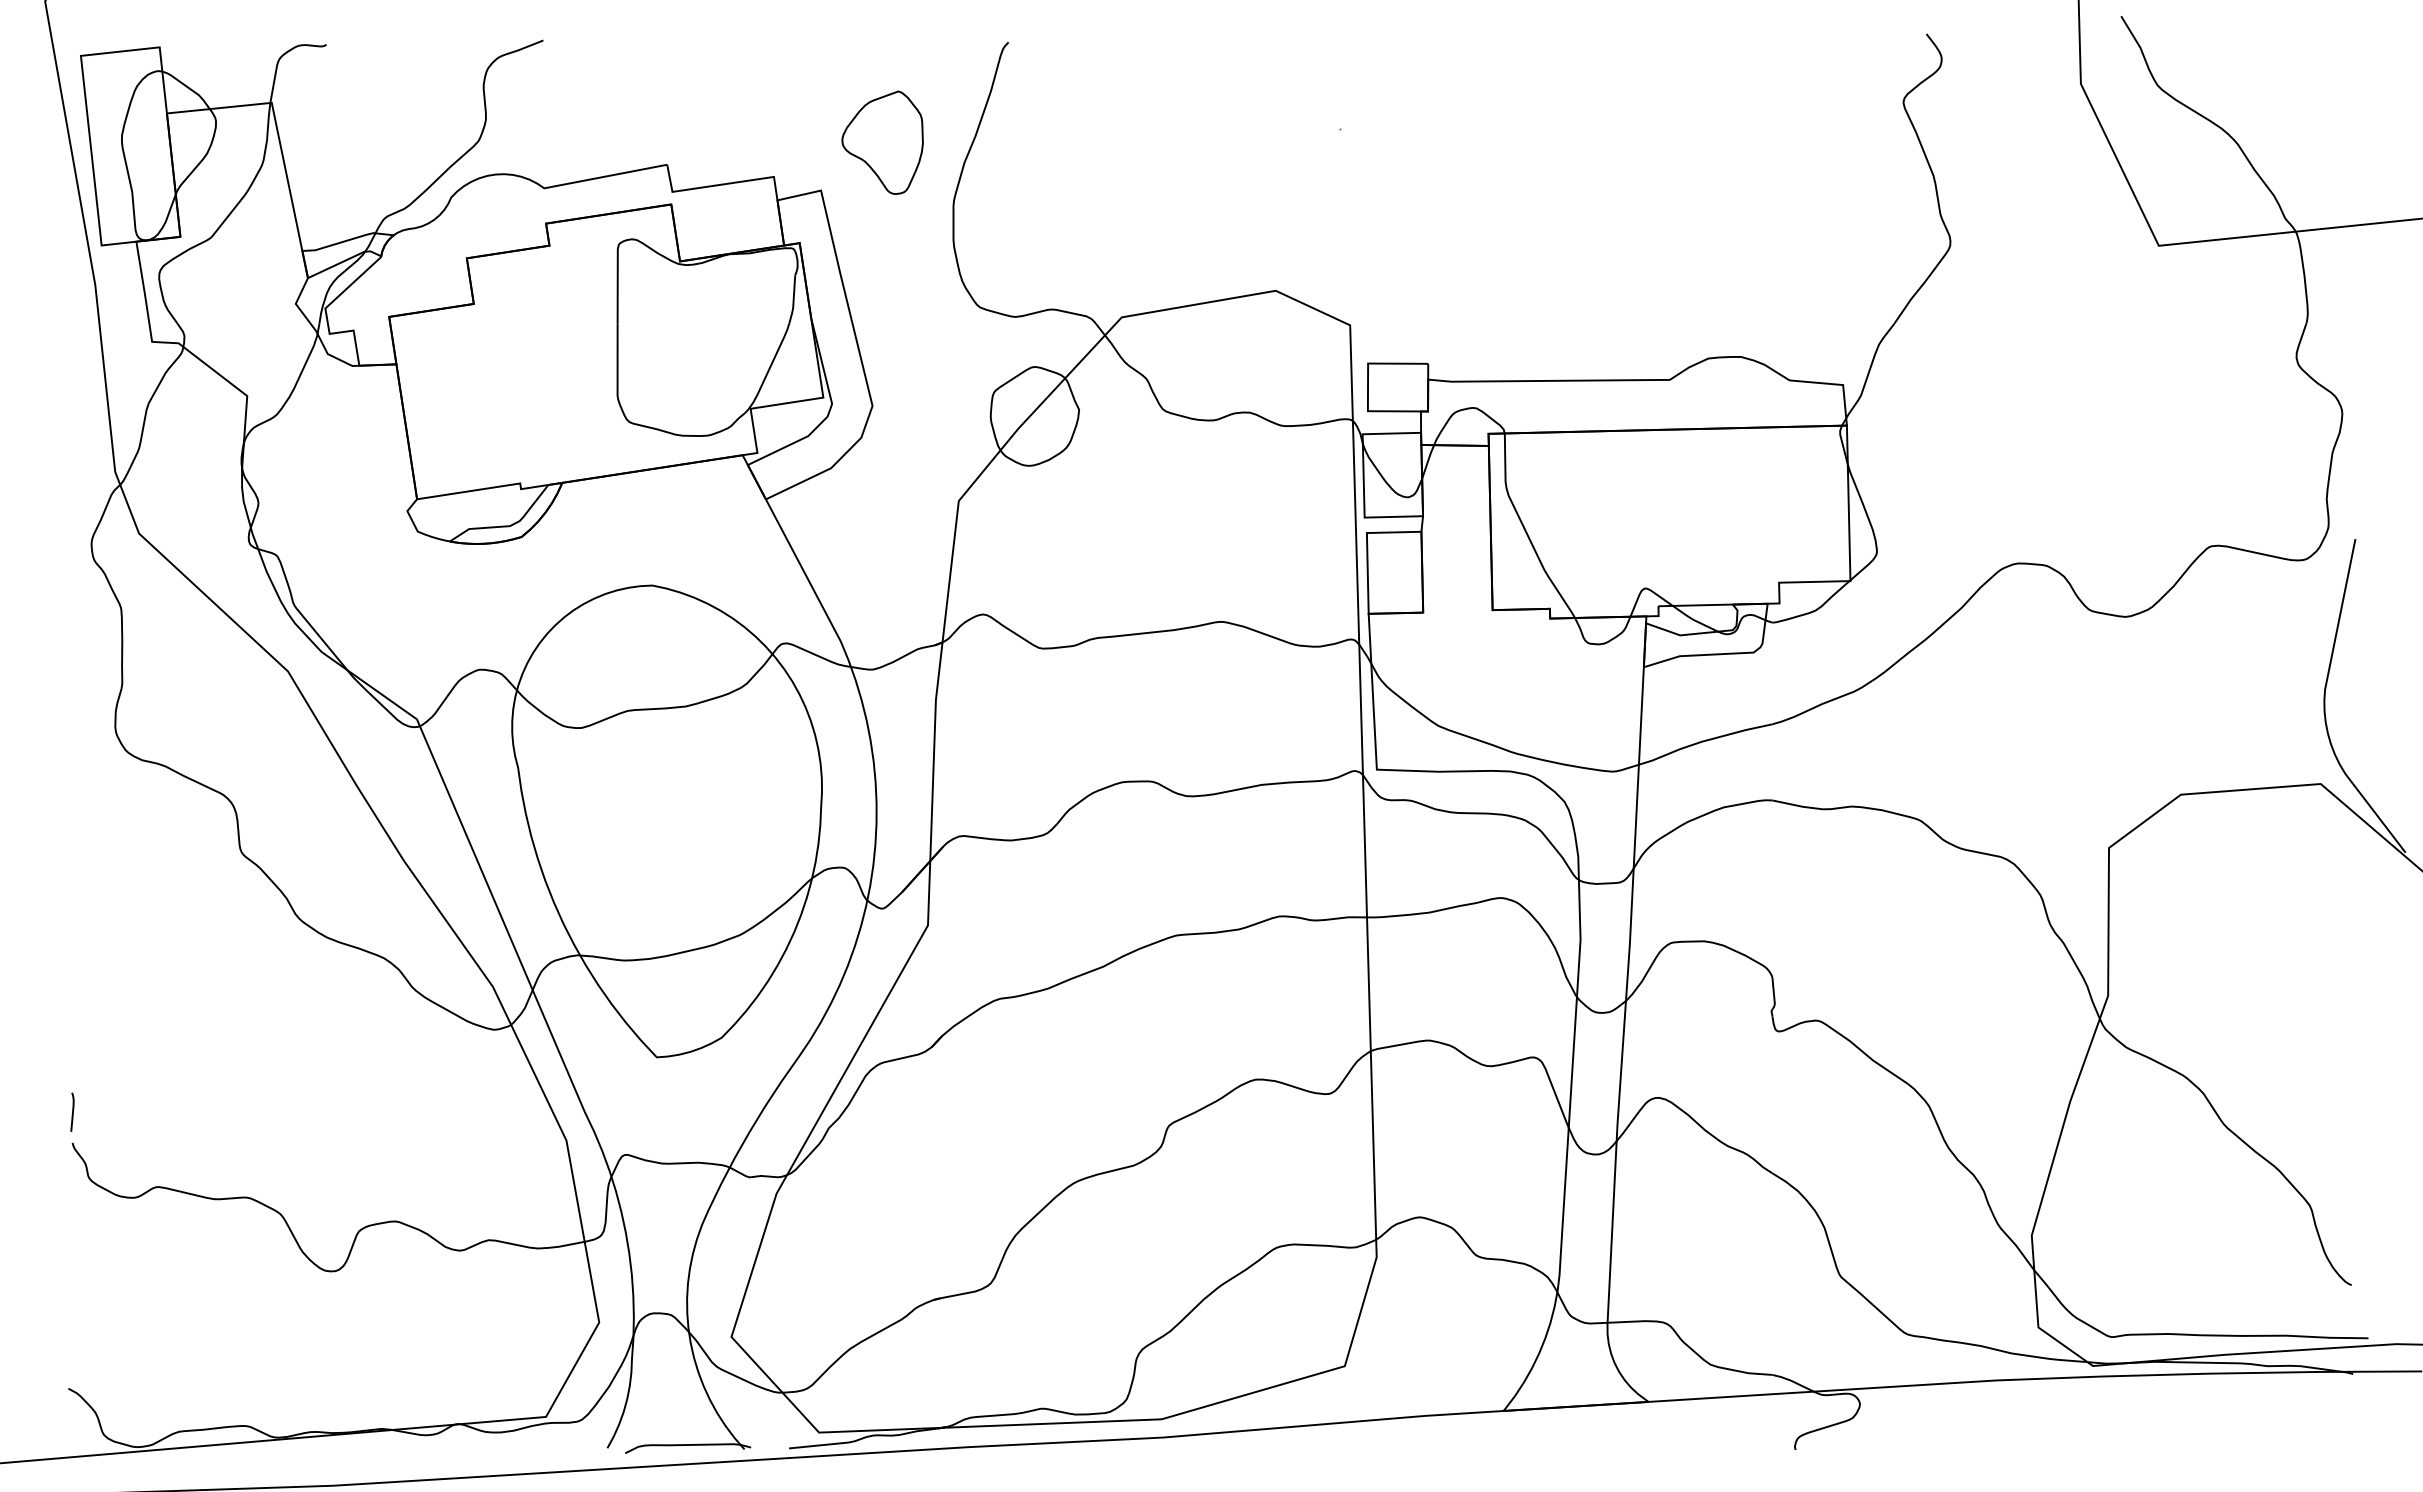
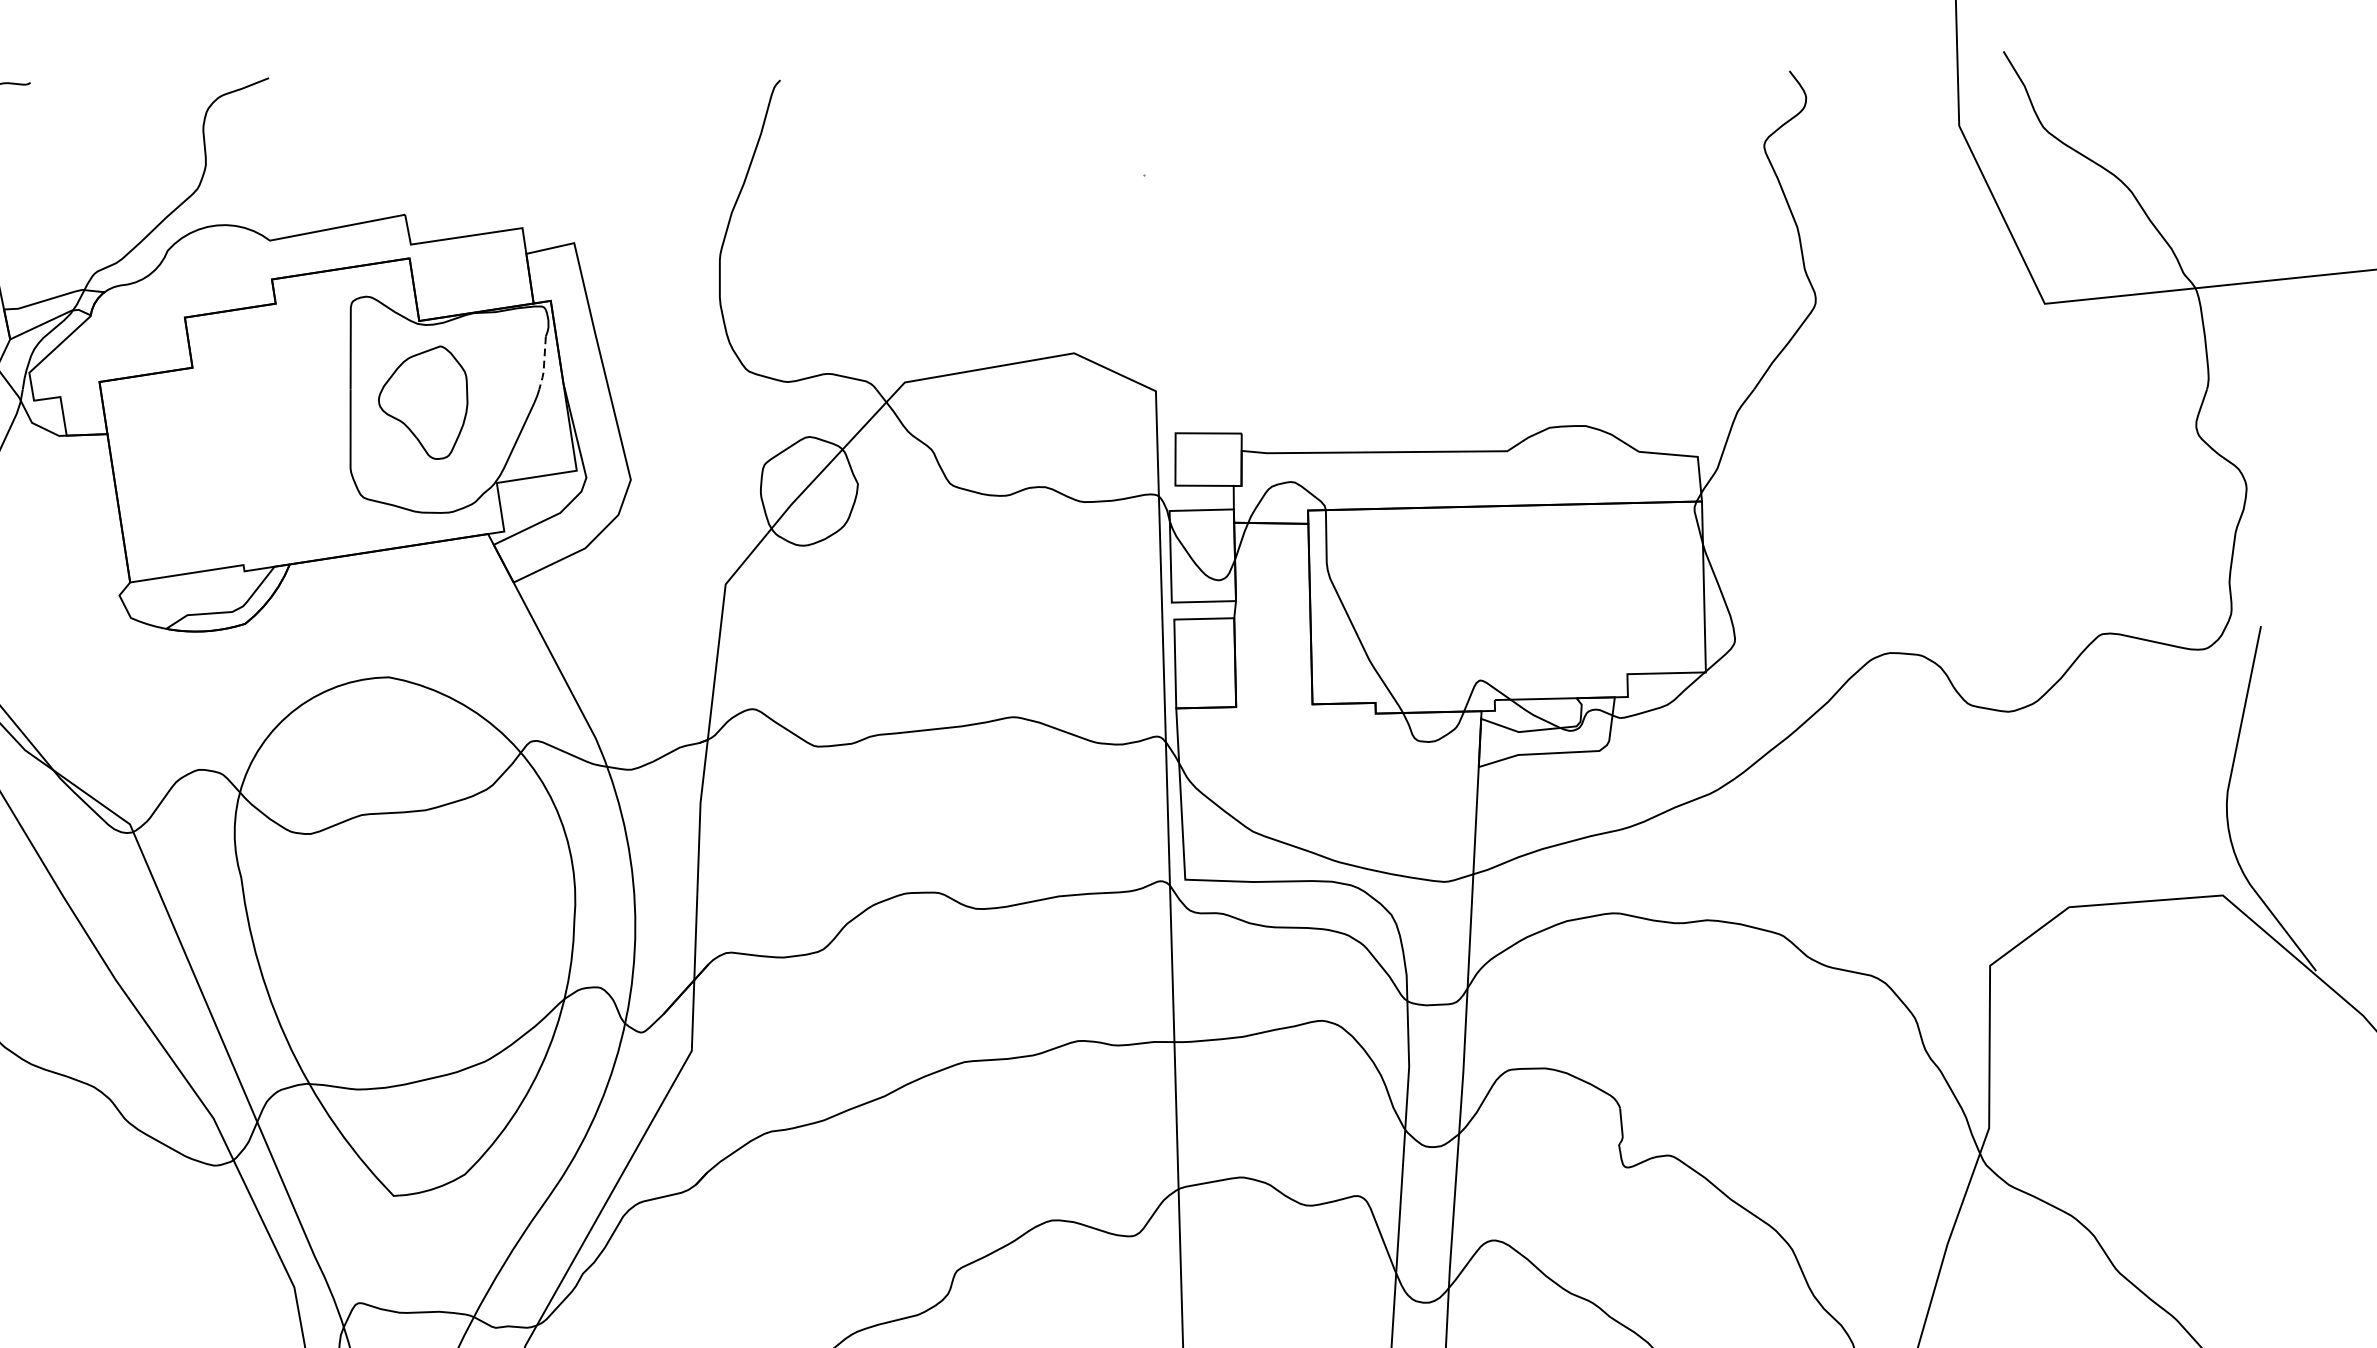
part: (882, 142) -> (423, 402), moved
line: (793, 301) -> (543, 365), solid -> dashed

